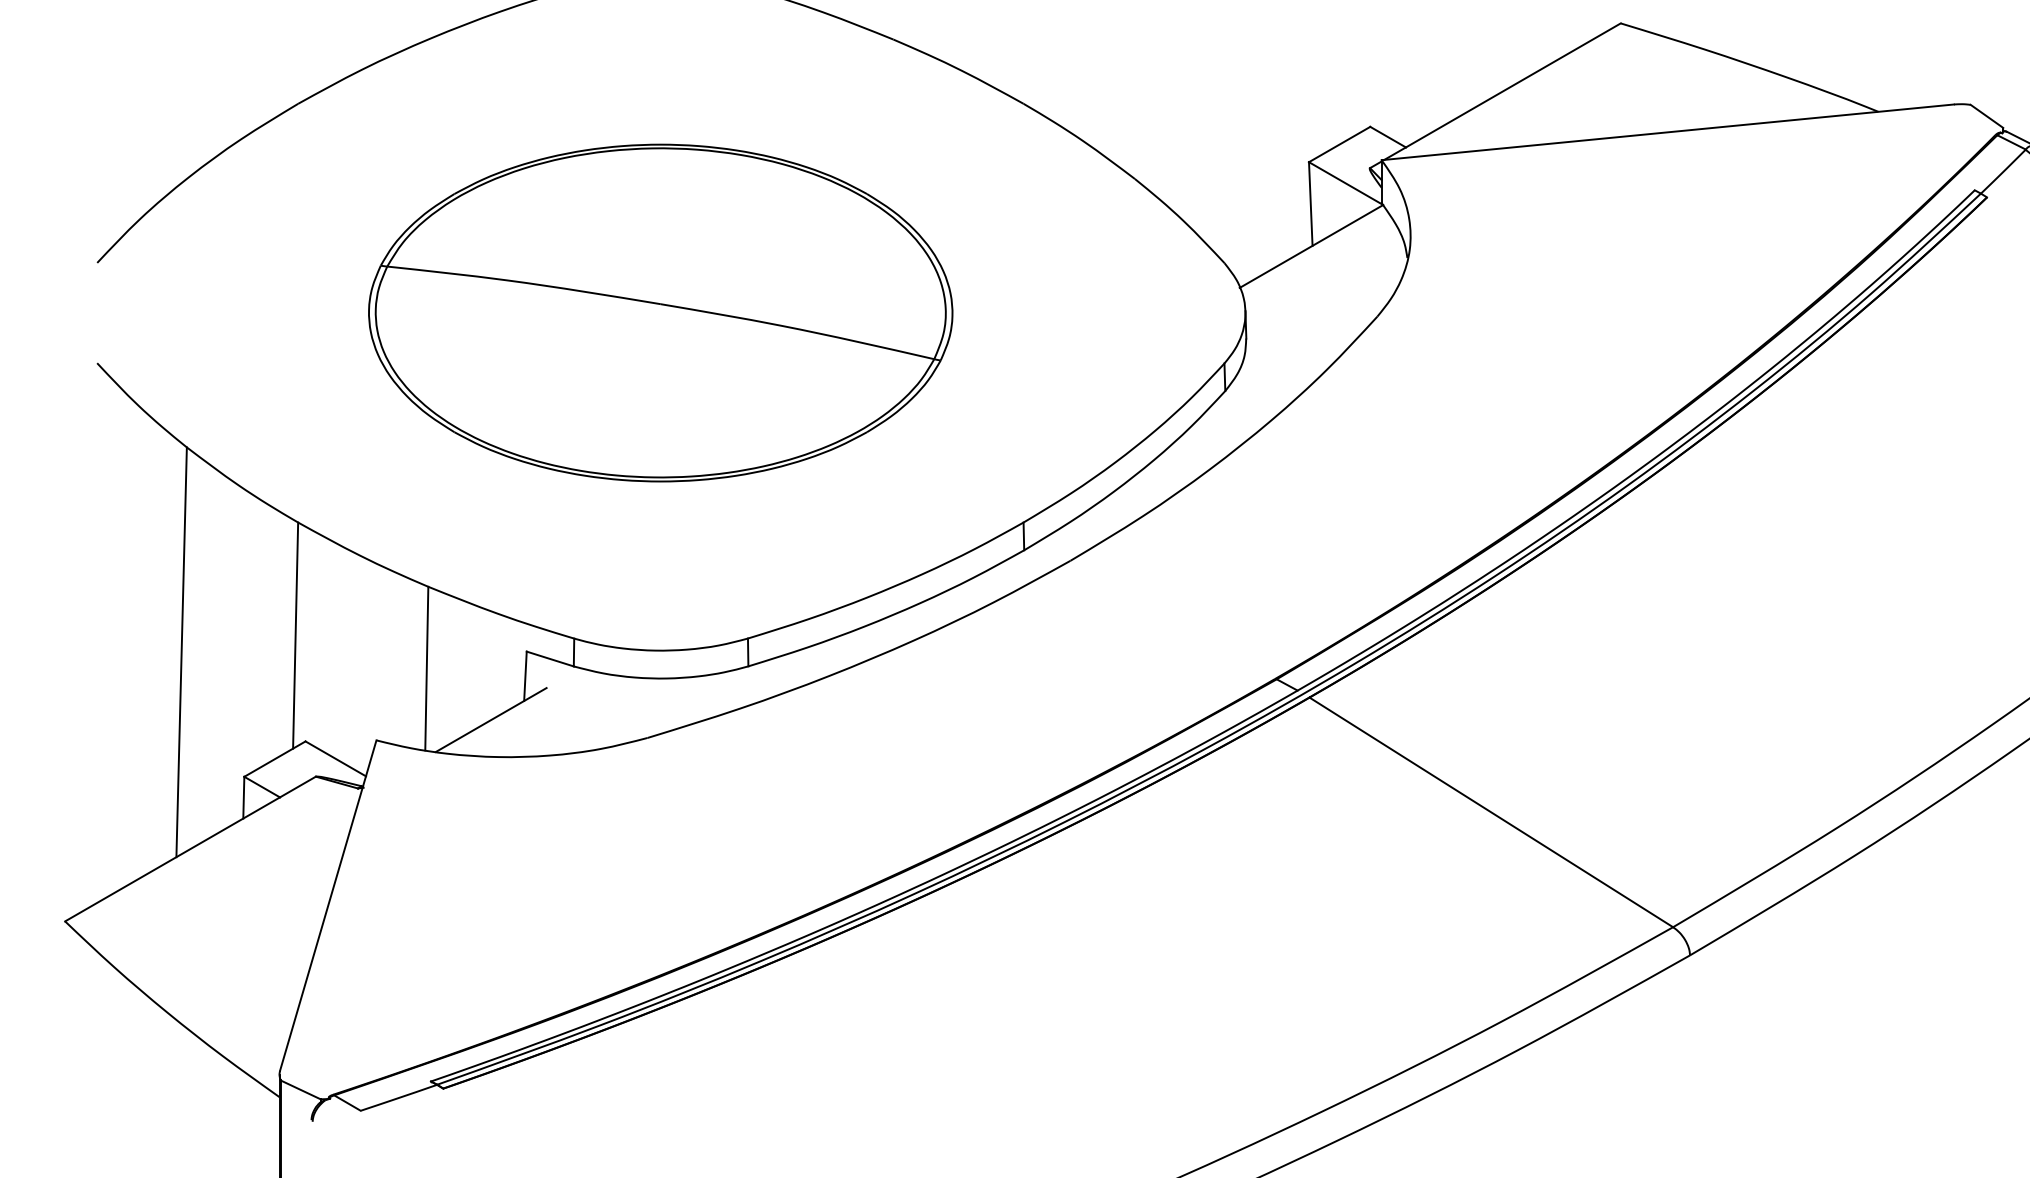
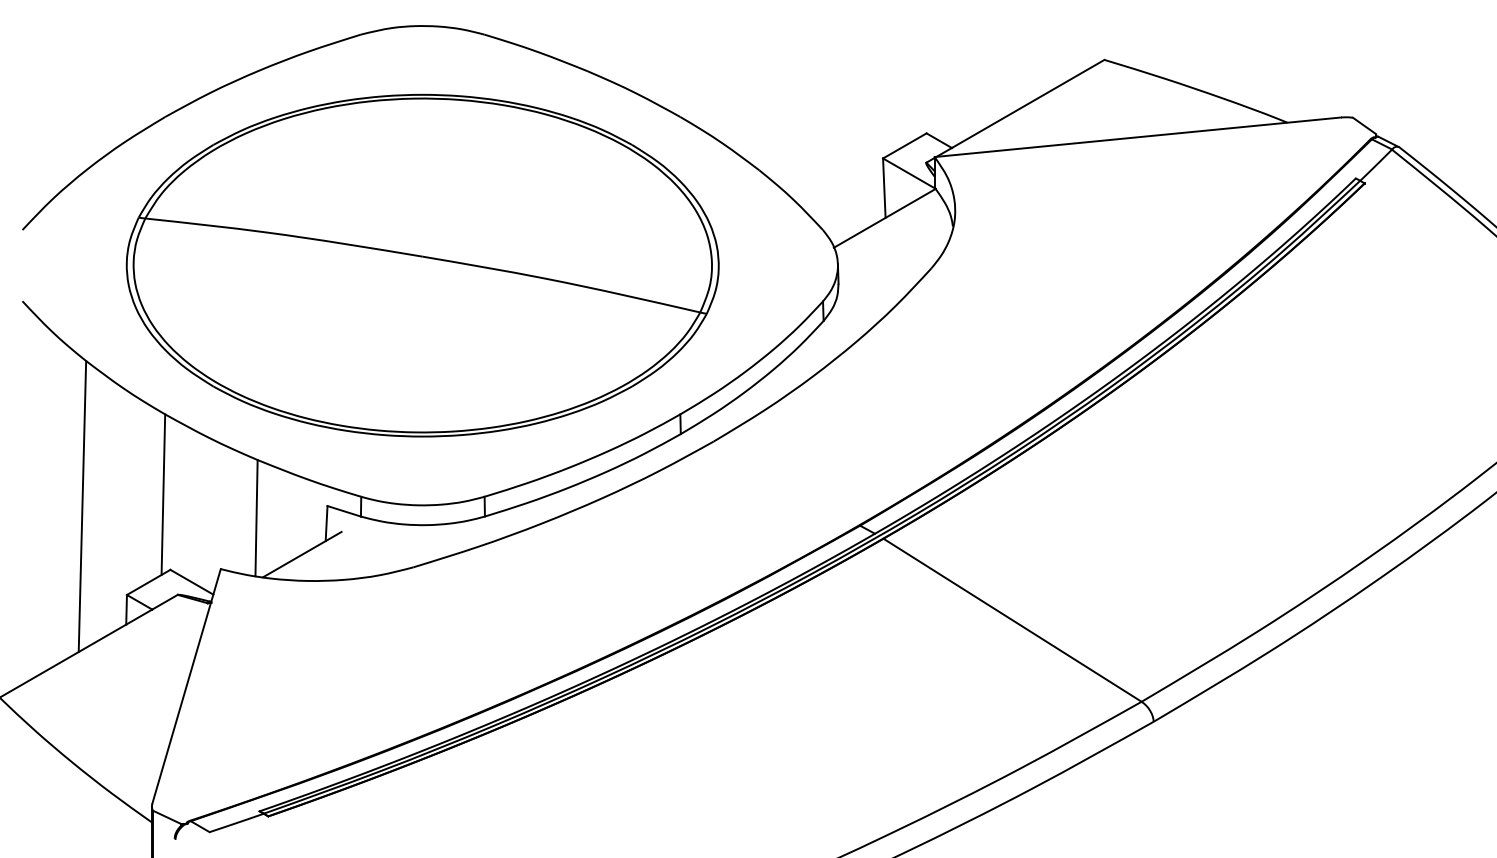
part: (660, 312) -> (422, 265), size x1.43

